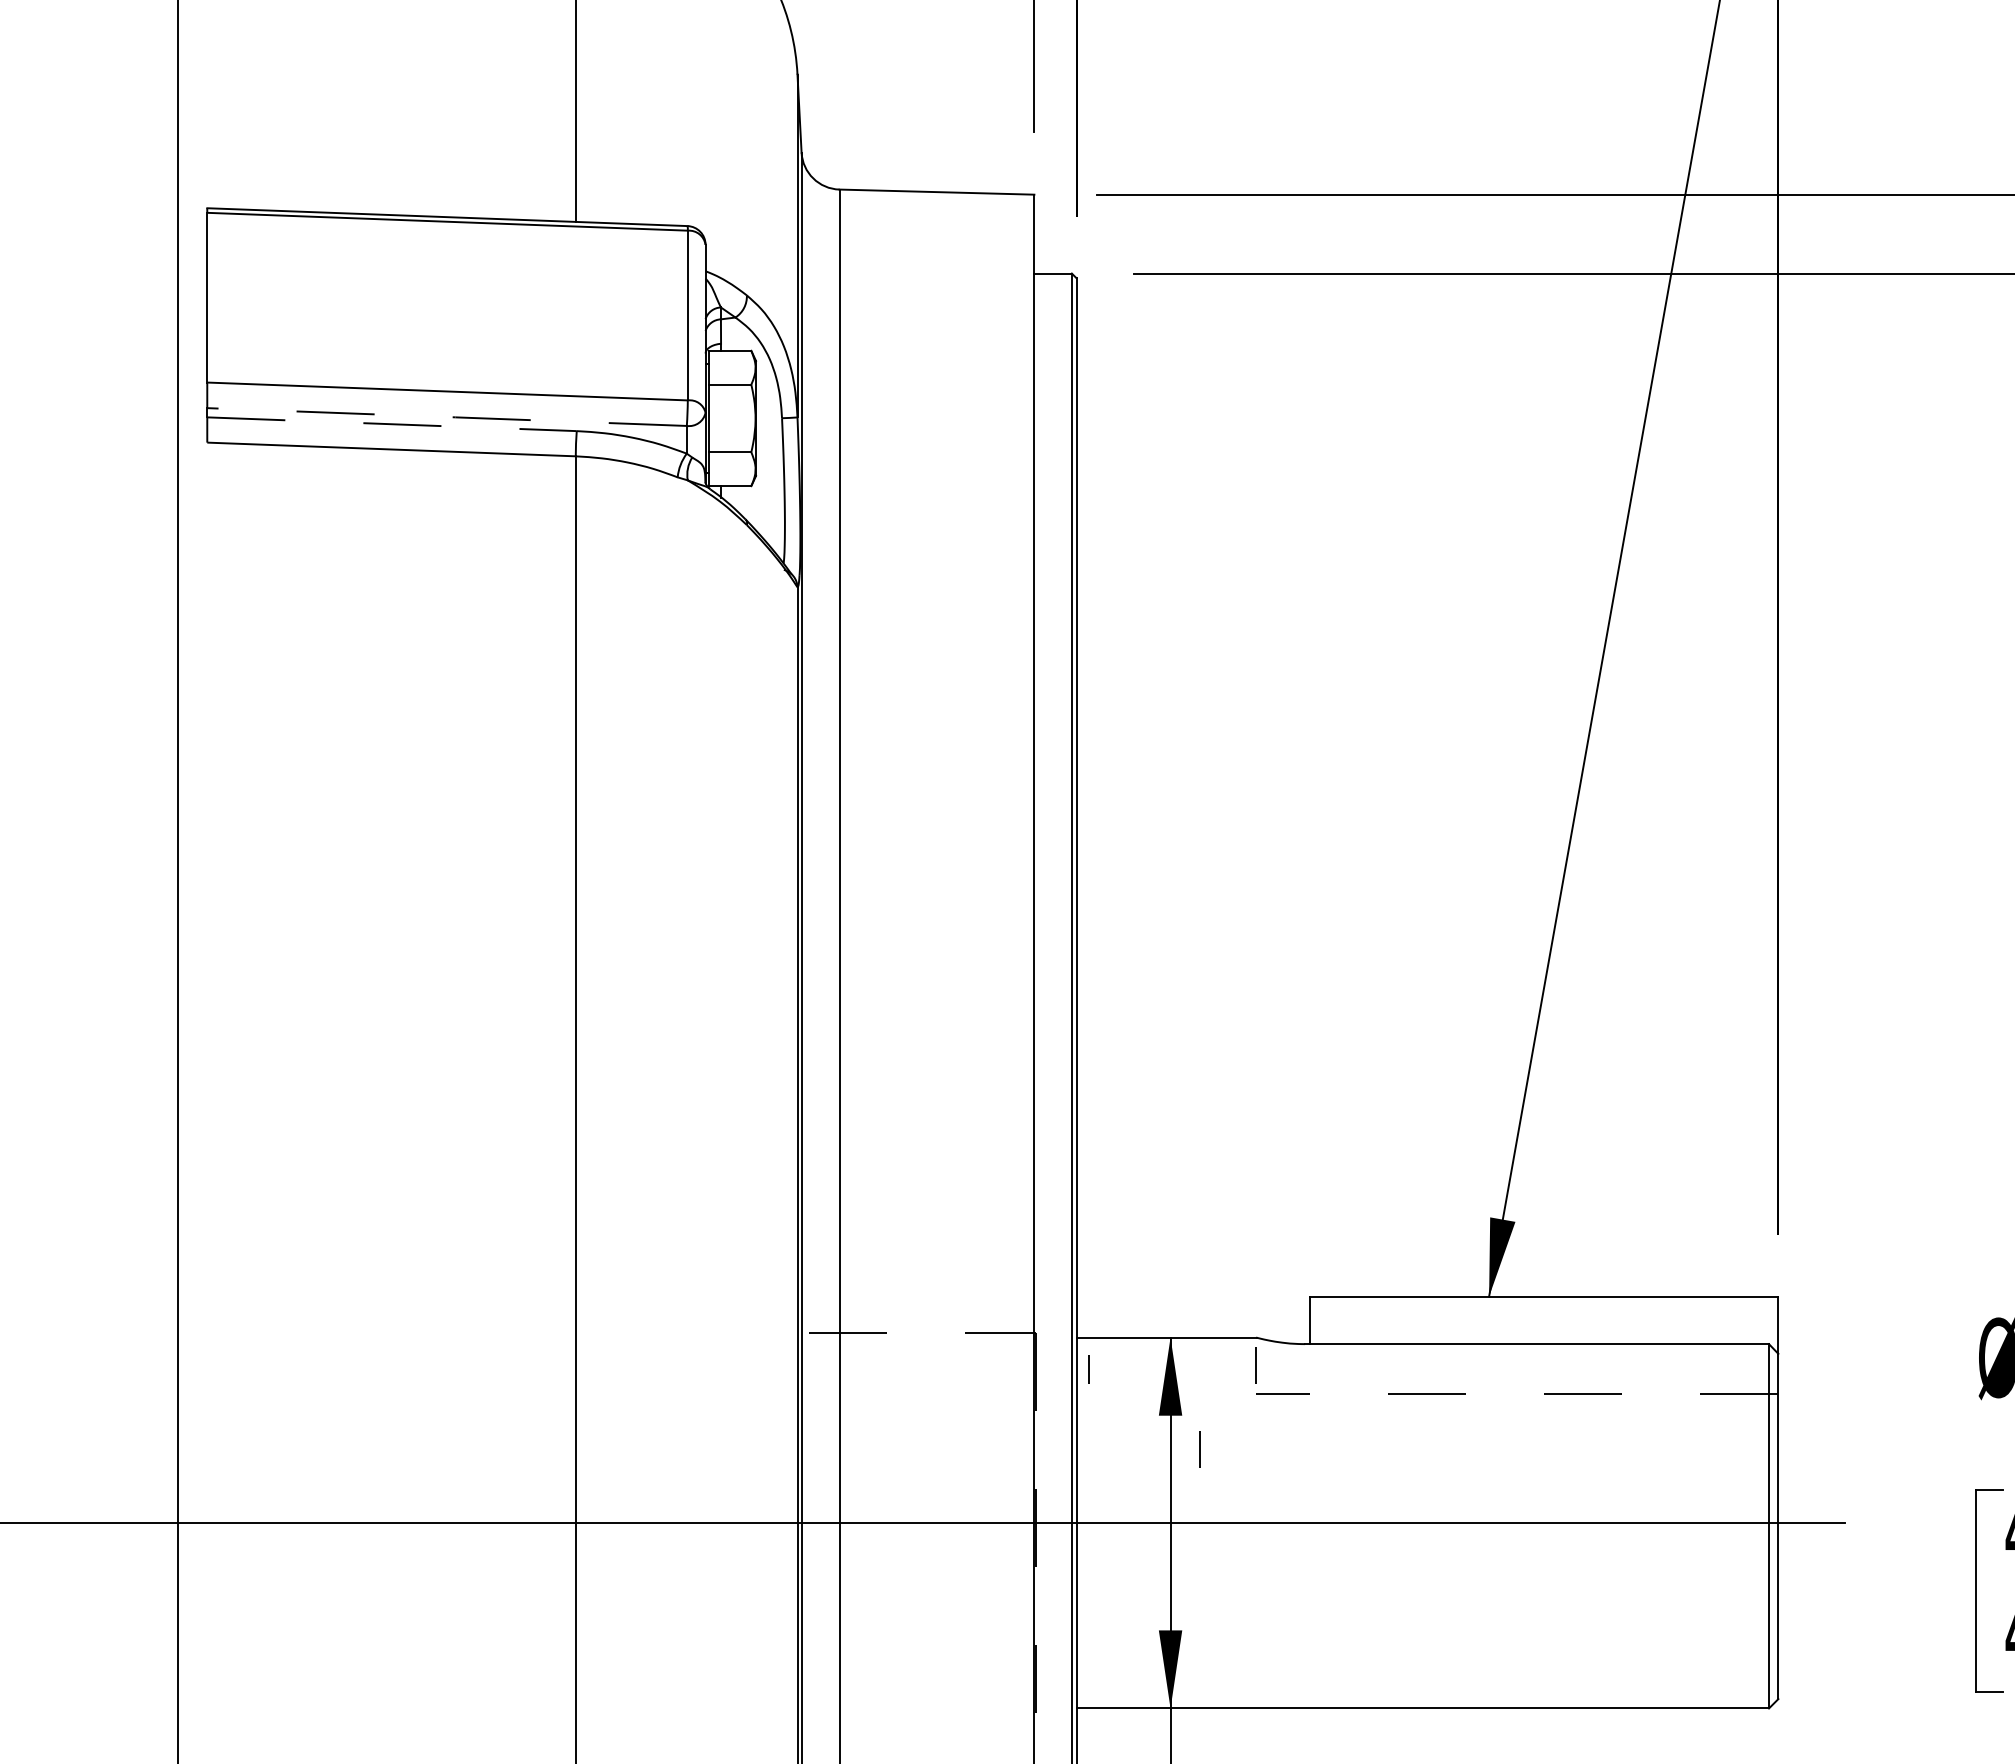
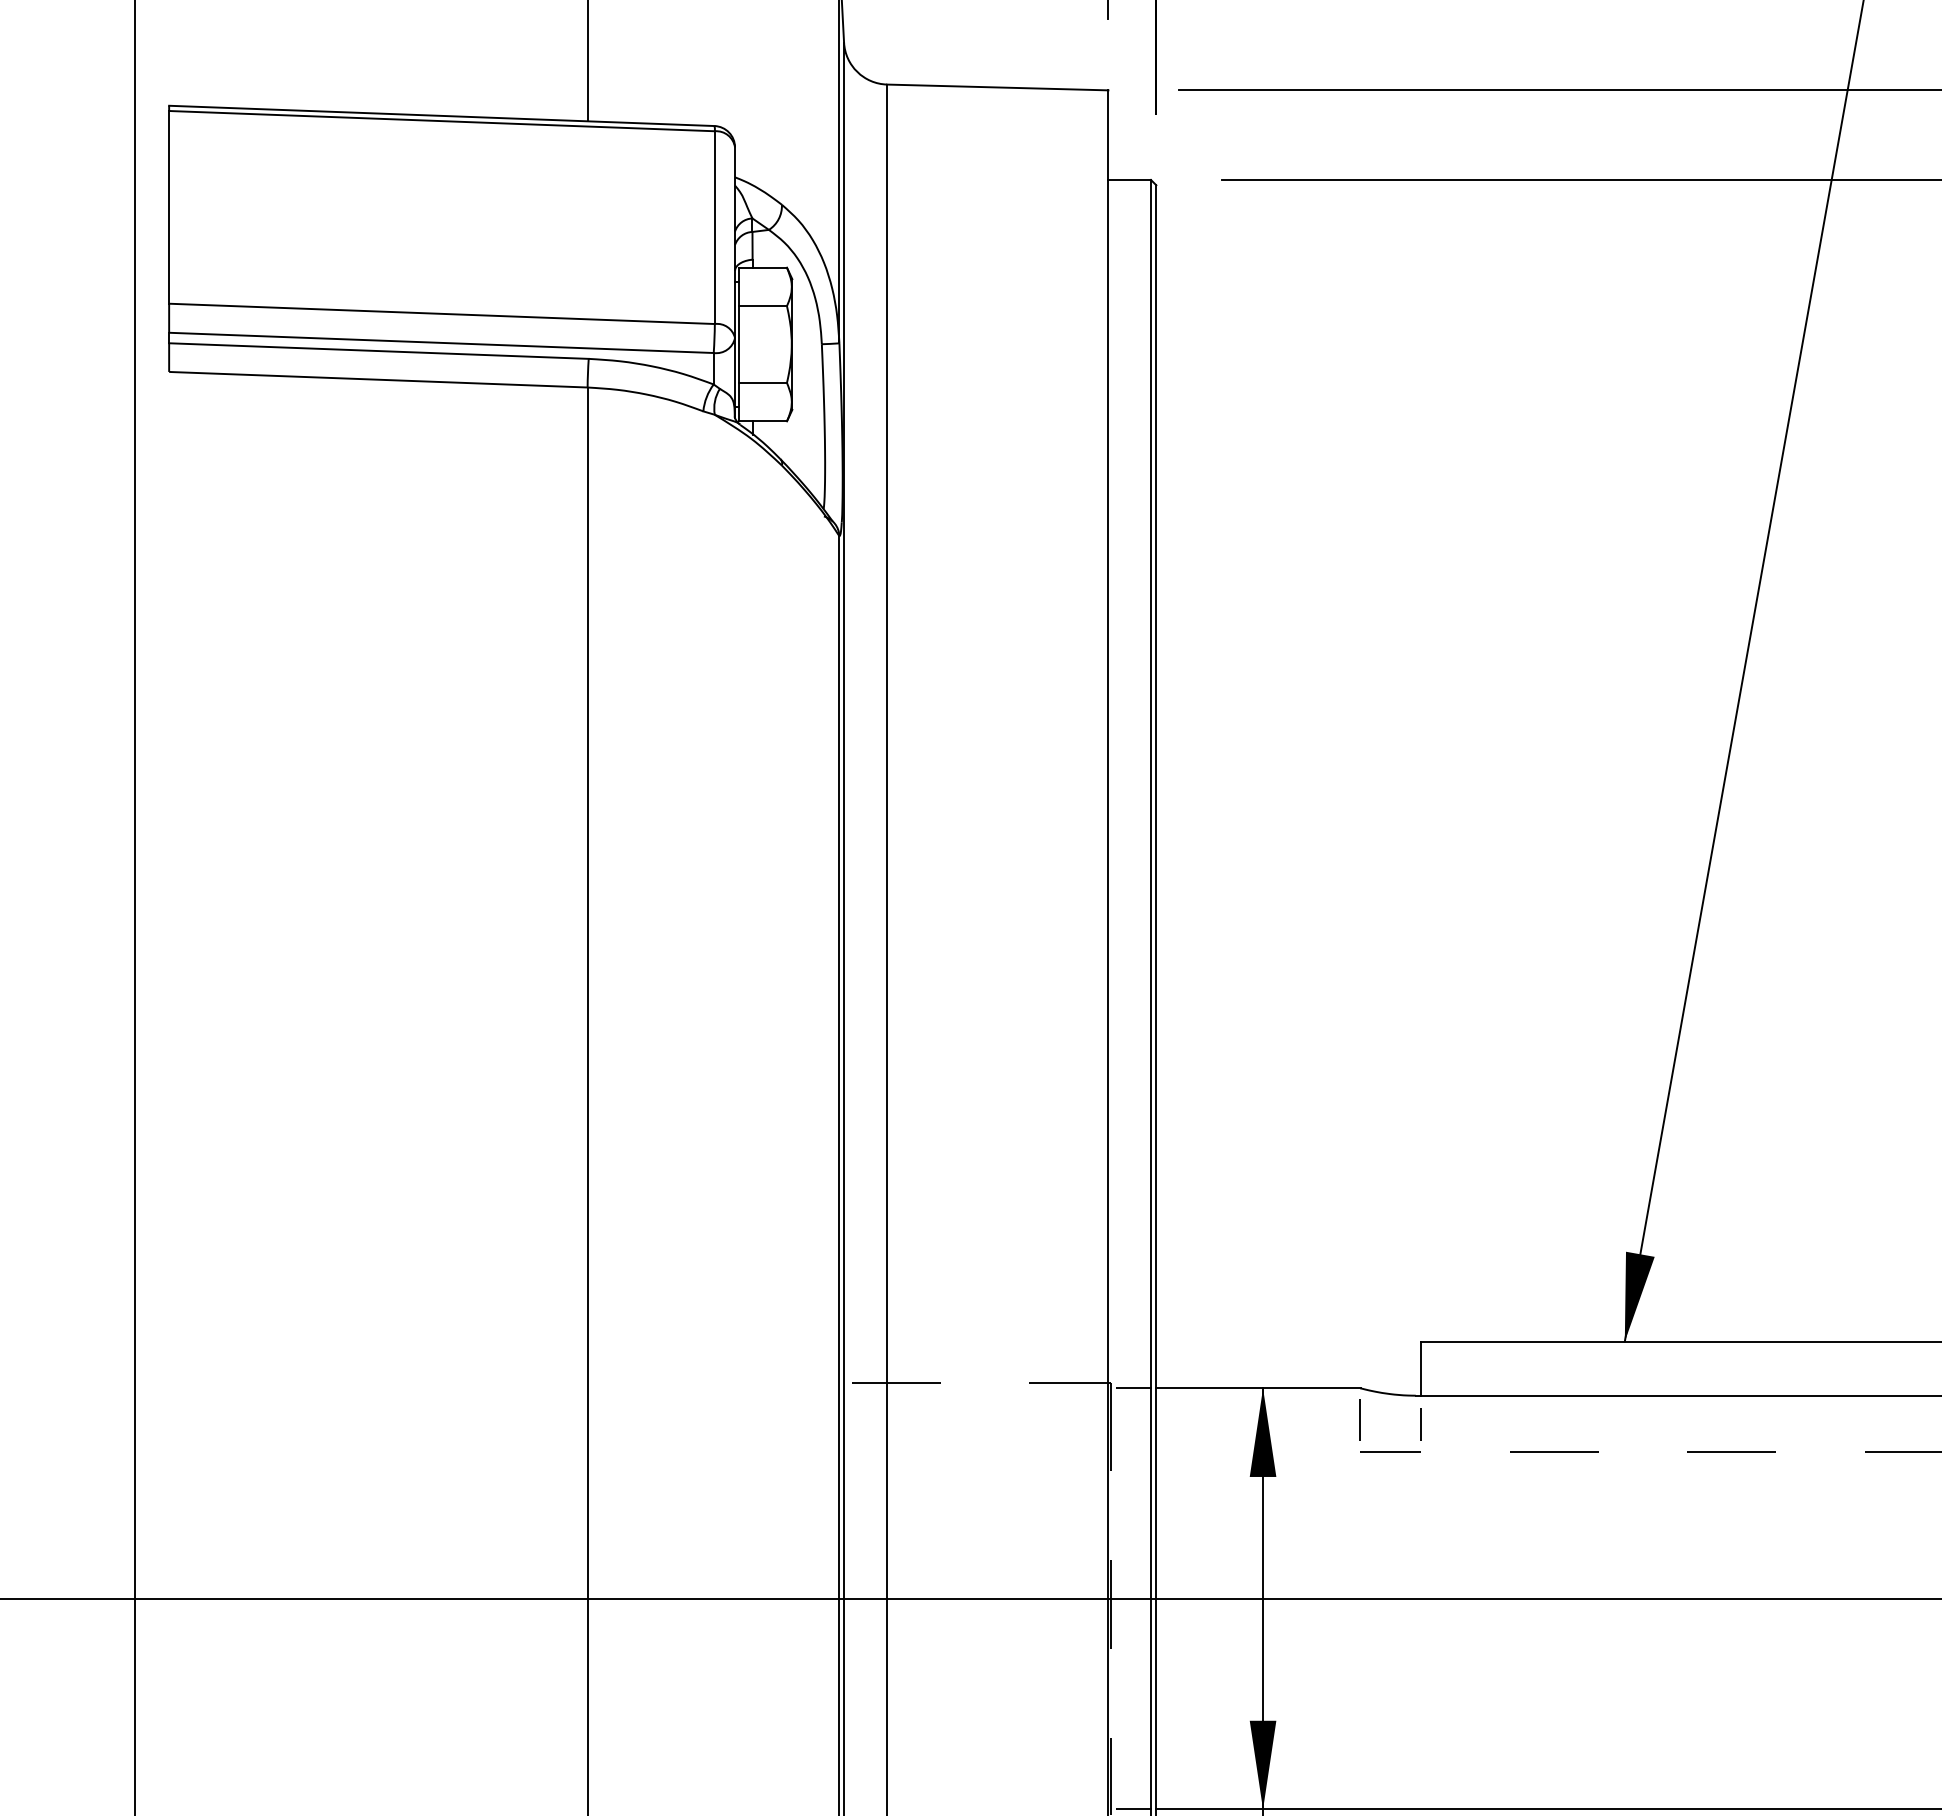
line: (447, 417) -> (441, 343), dashed -> solid
line: (392, 424) -> (379, 351), dashed -> solid
line: (1056, 1337) -> (1133, 1388), added
line: (1088, 1369) -> (1420, 1424), moved
line: (1199, 1449) -> (1295, 1515), removed
line: (1056, 1708) -> (1133, 1809), added

